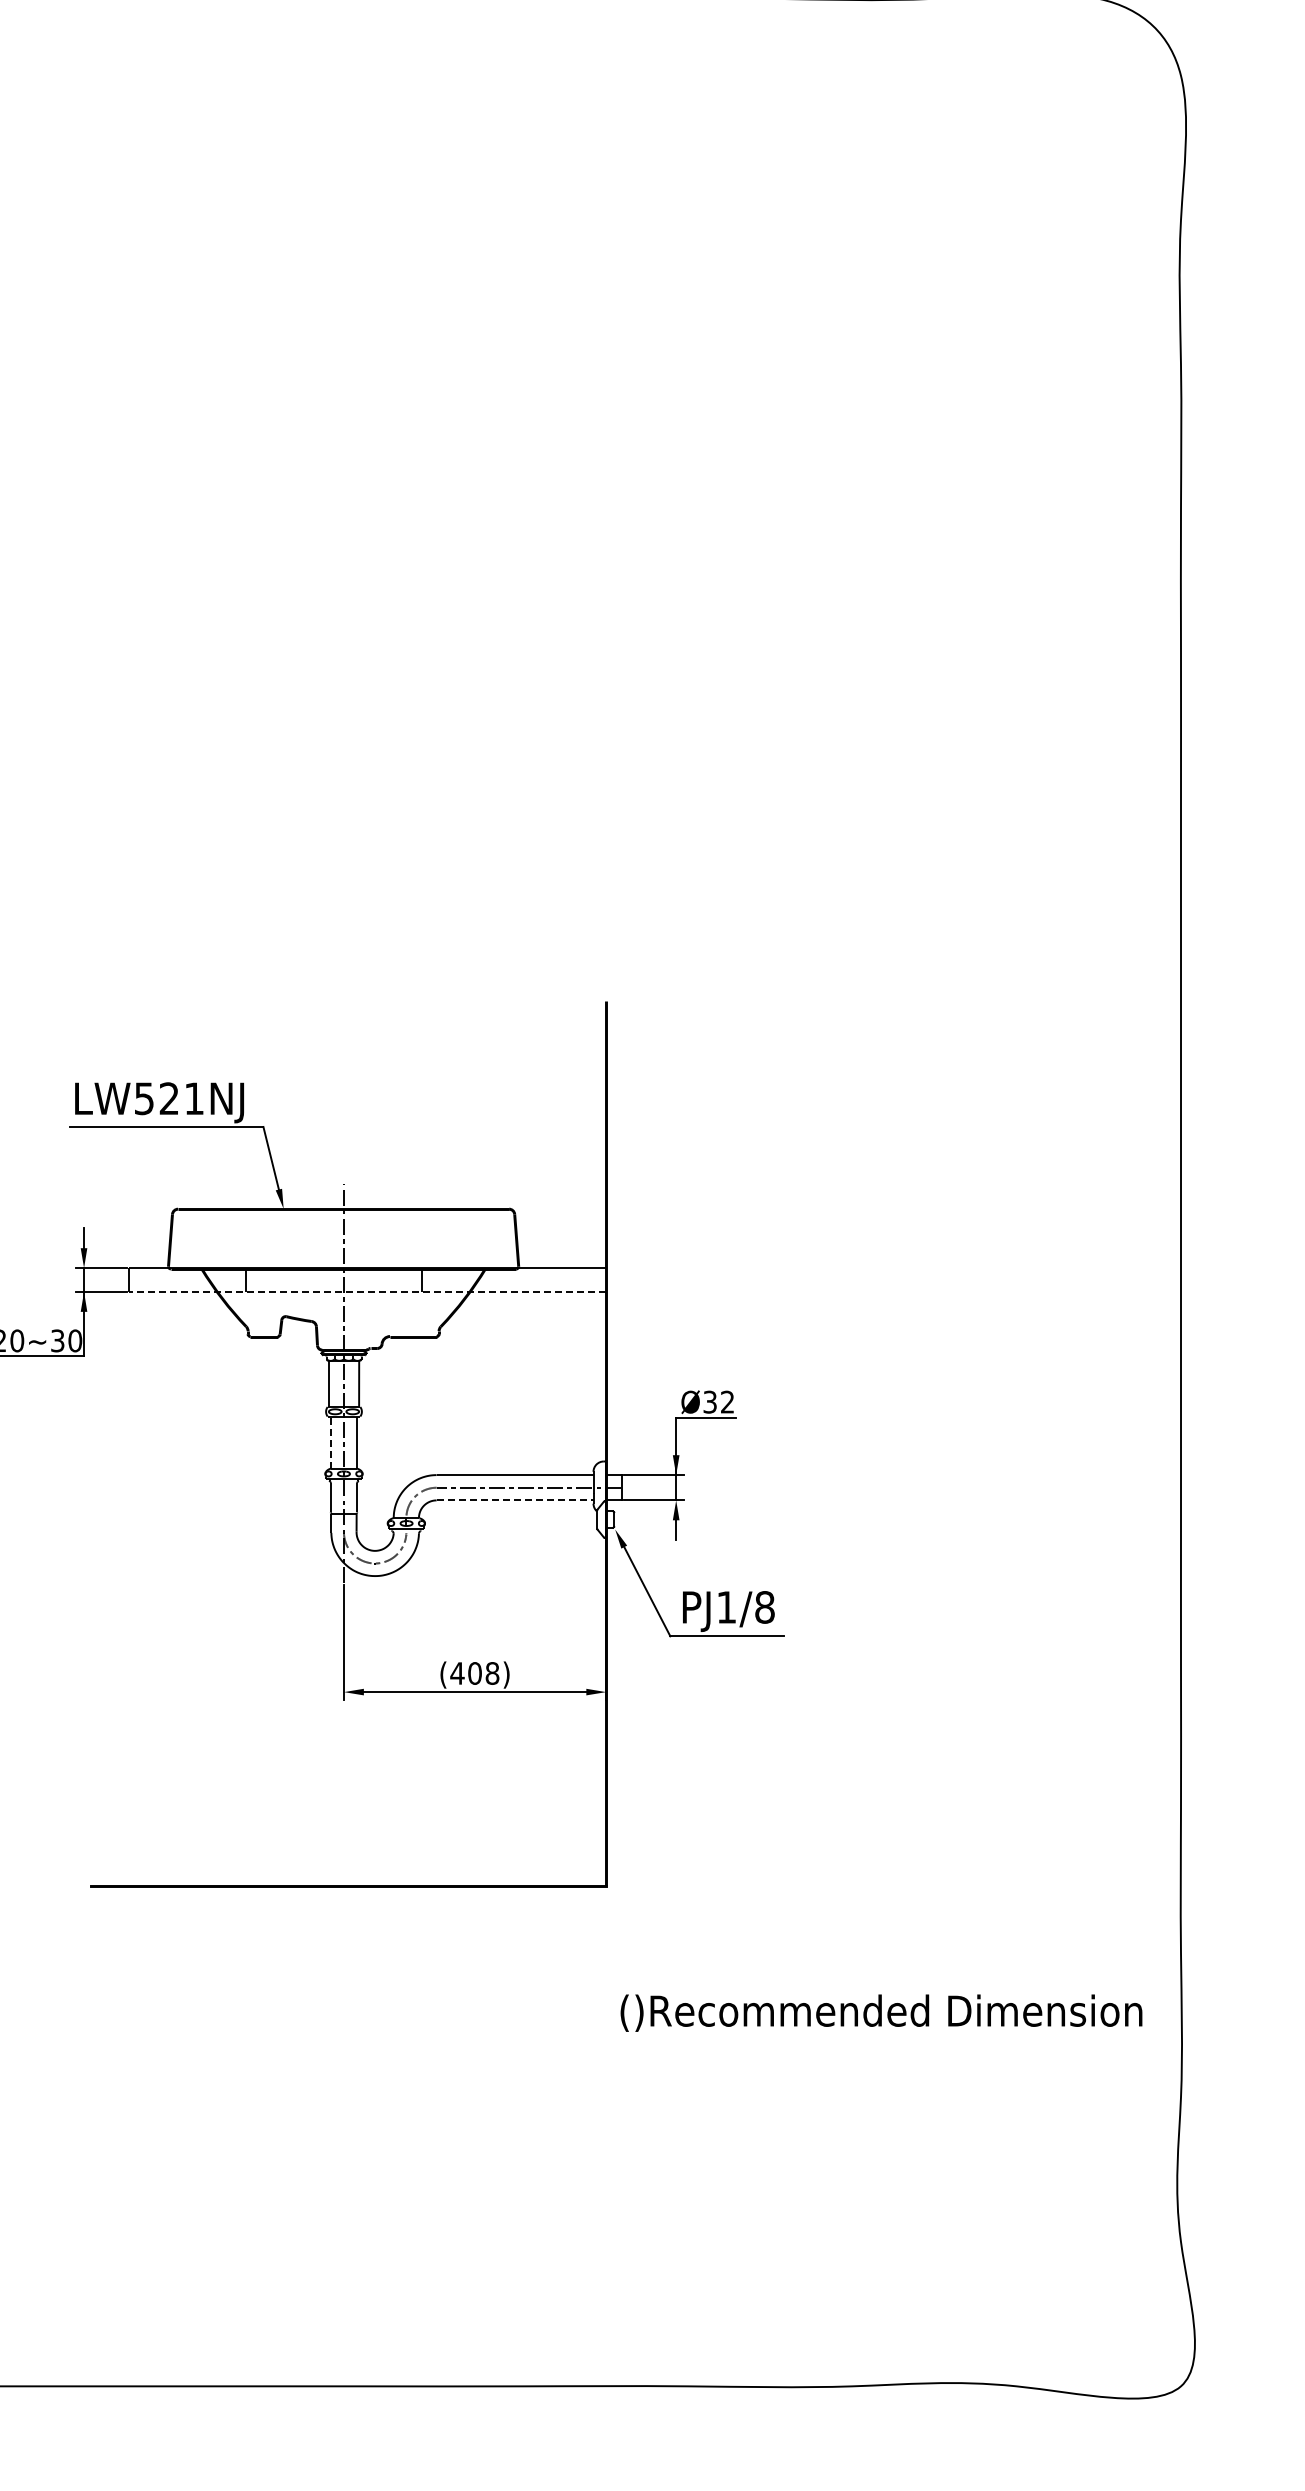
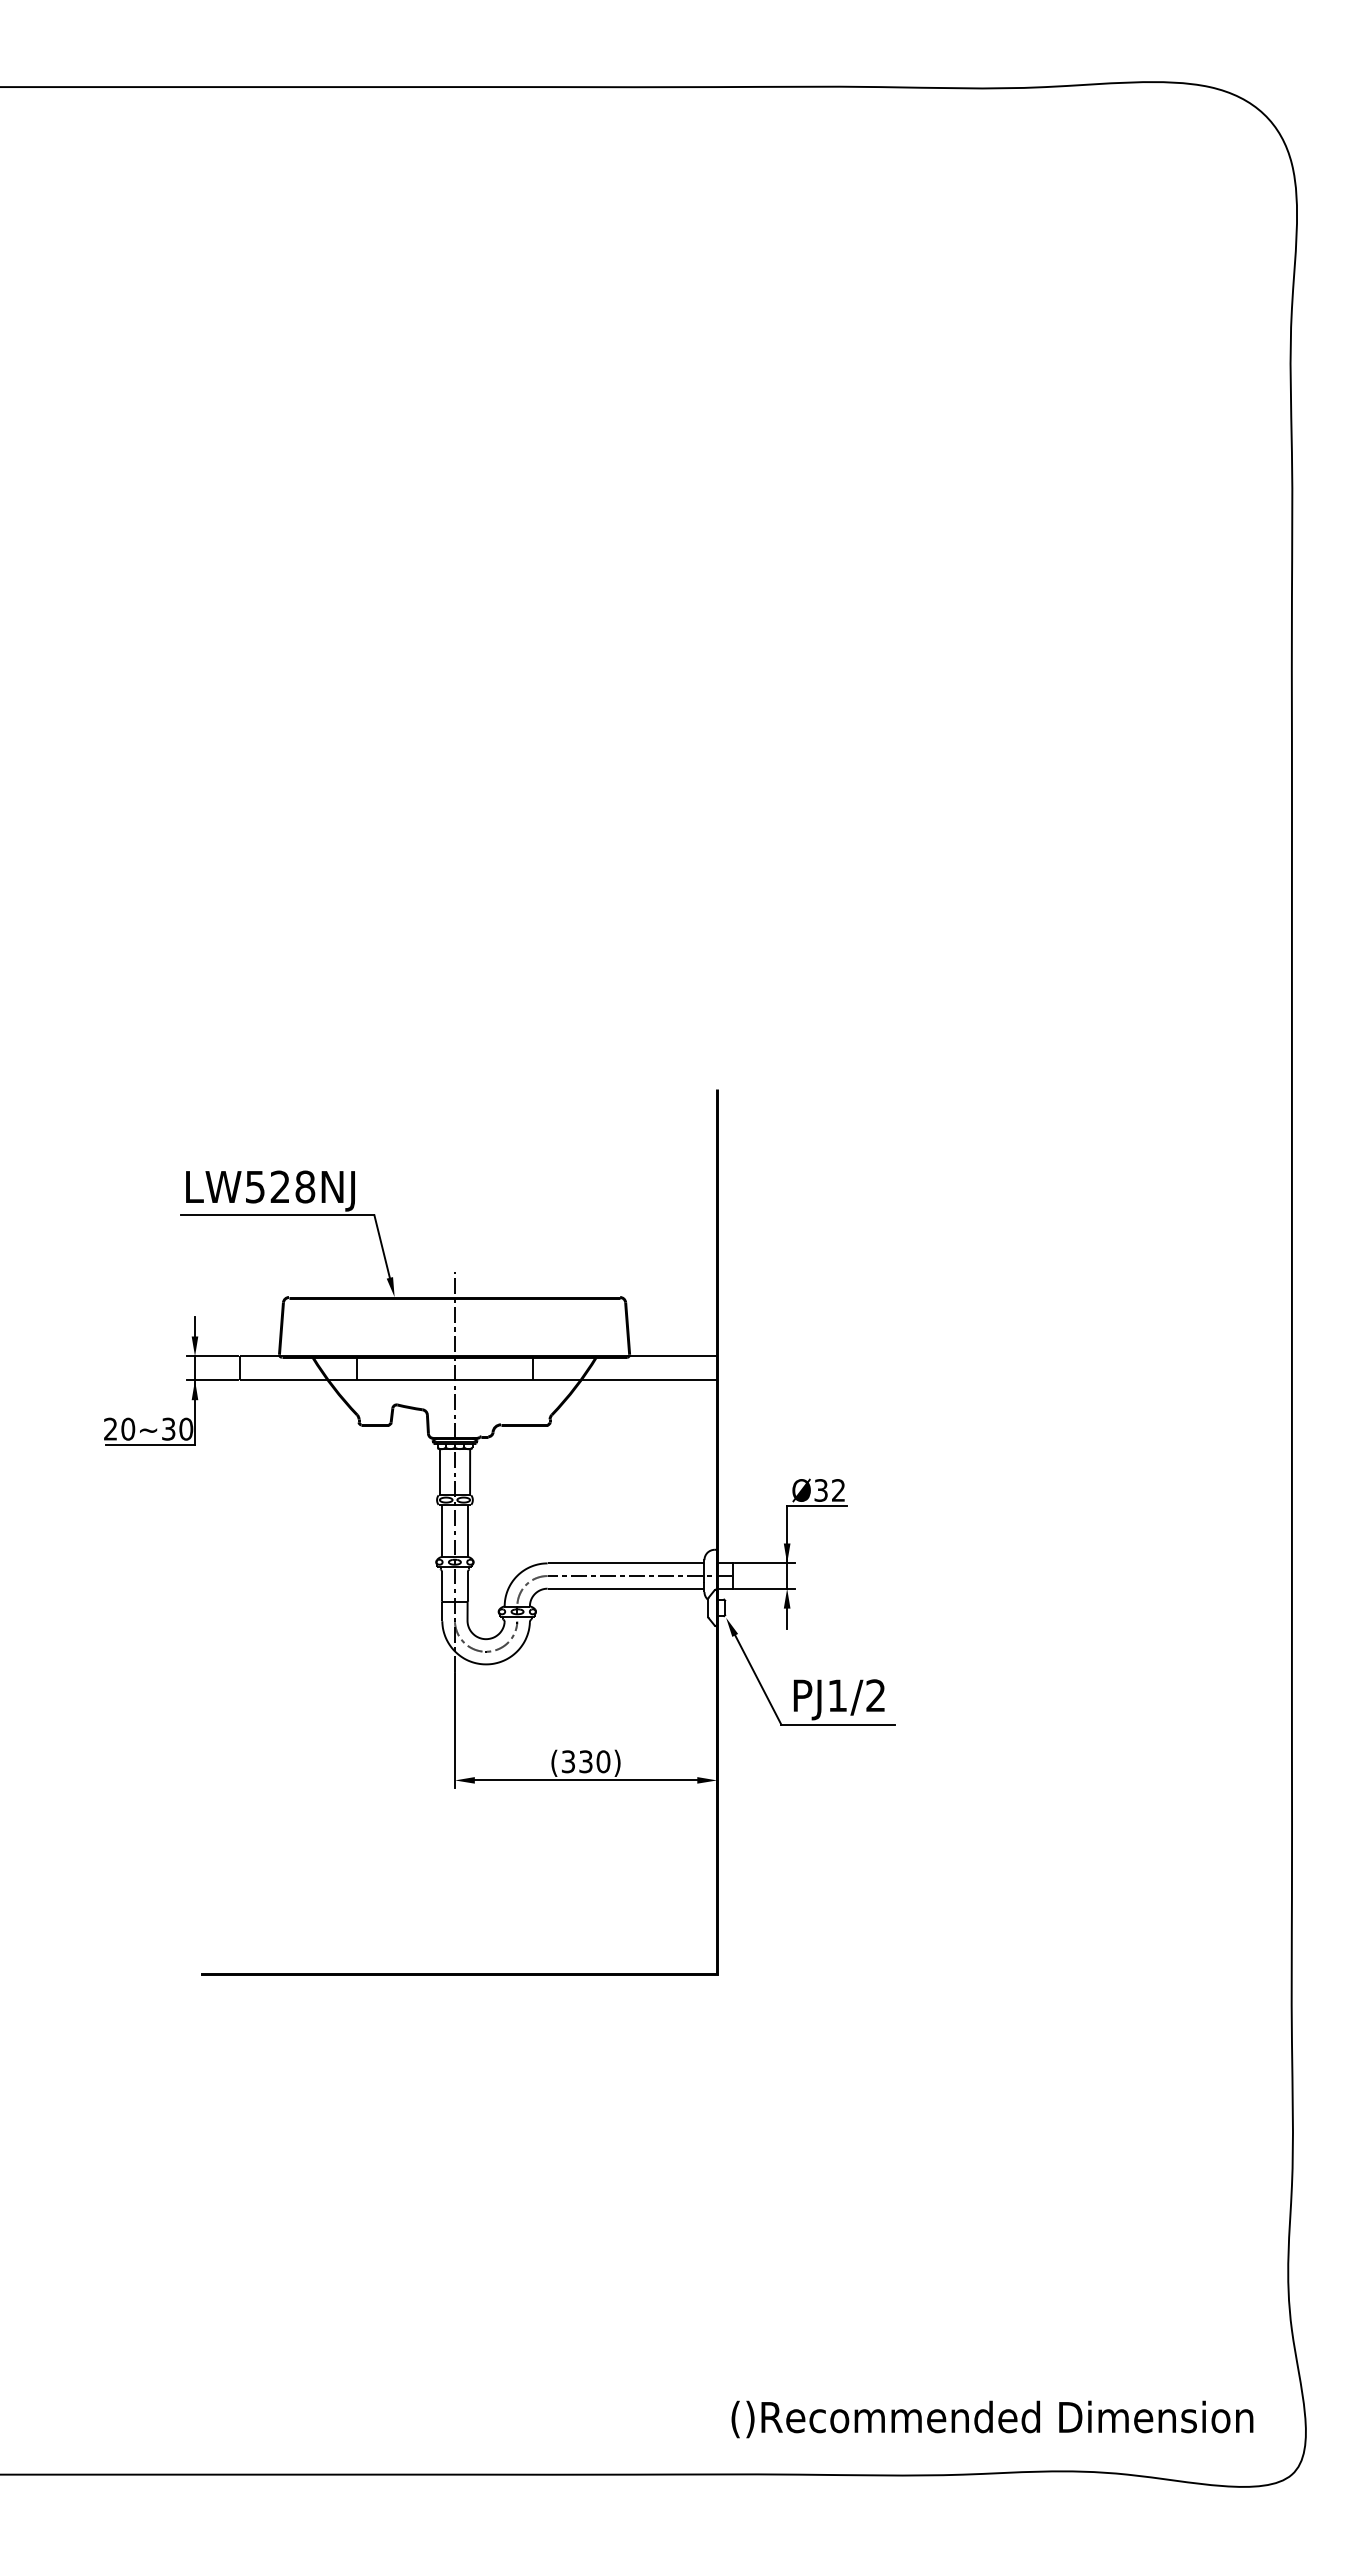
text: (194, 1098) -> (305, 1186), LW521NJ -> LW528NJ
line: (367, 1292) -> (478, 1380), dashed -> solid
line: (331, 1442) -> (442, 1530), dashed -> solid
line: (515, 1500) -> (626, 1588), dashed -> solid
text: (764, 1607) -> (875, 1695), PJ1/8 -> PJ1/2
text: (474, 1673) -> (585, 1761), (408) -> (330)
text: (881, 2013) -> (992, 2419), moved

